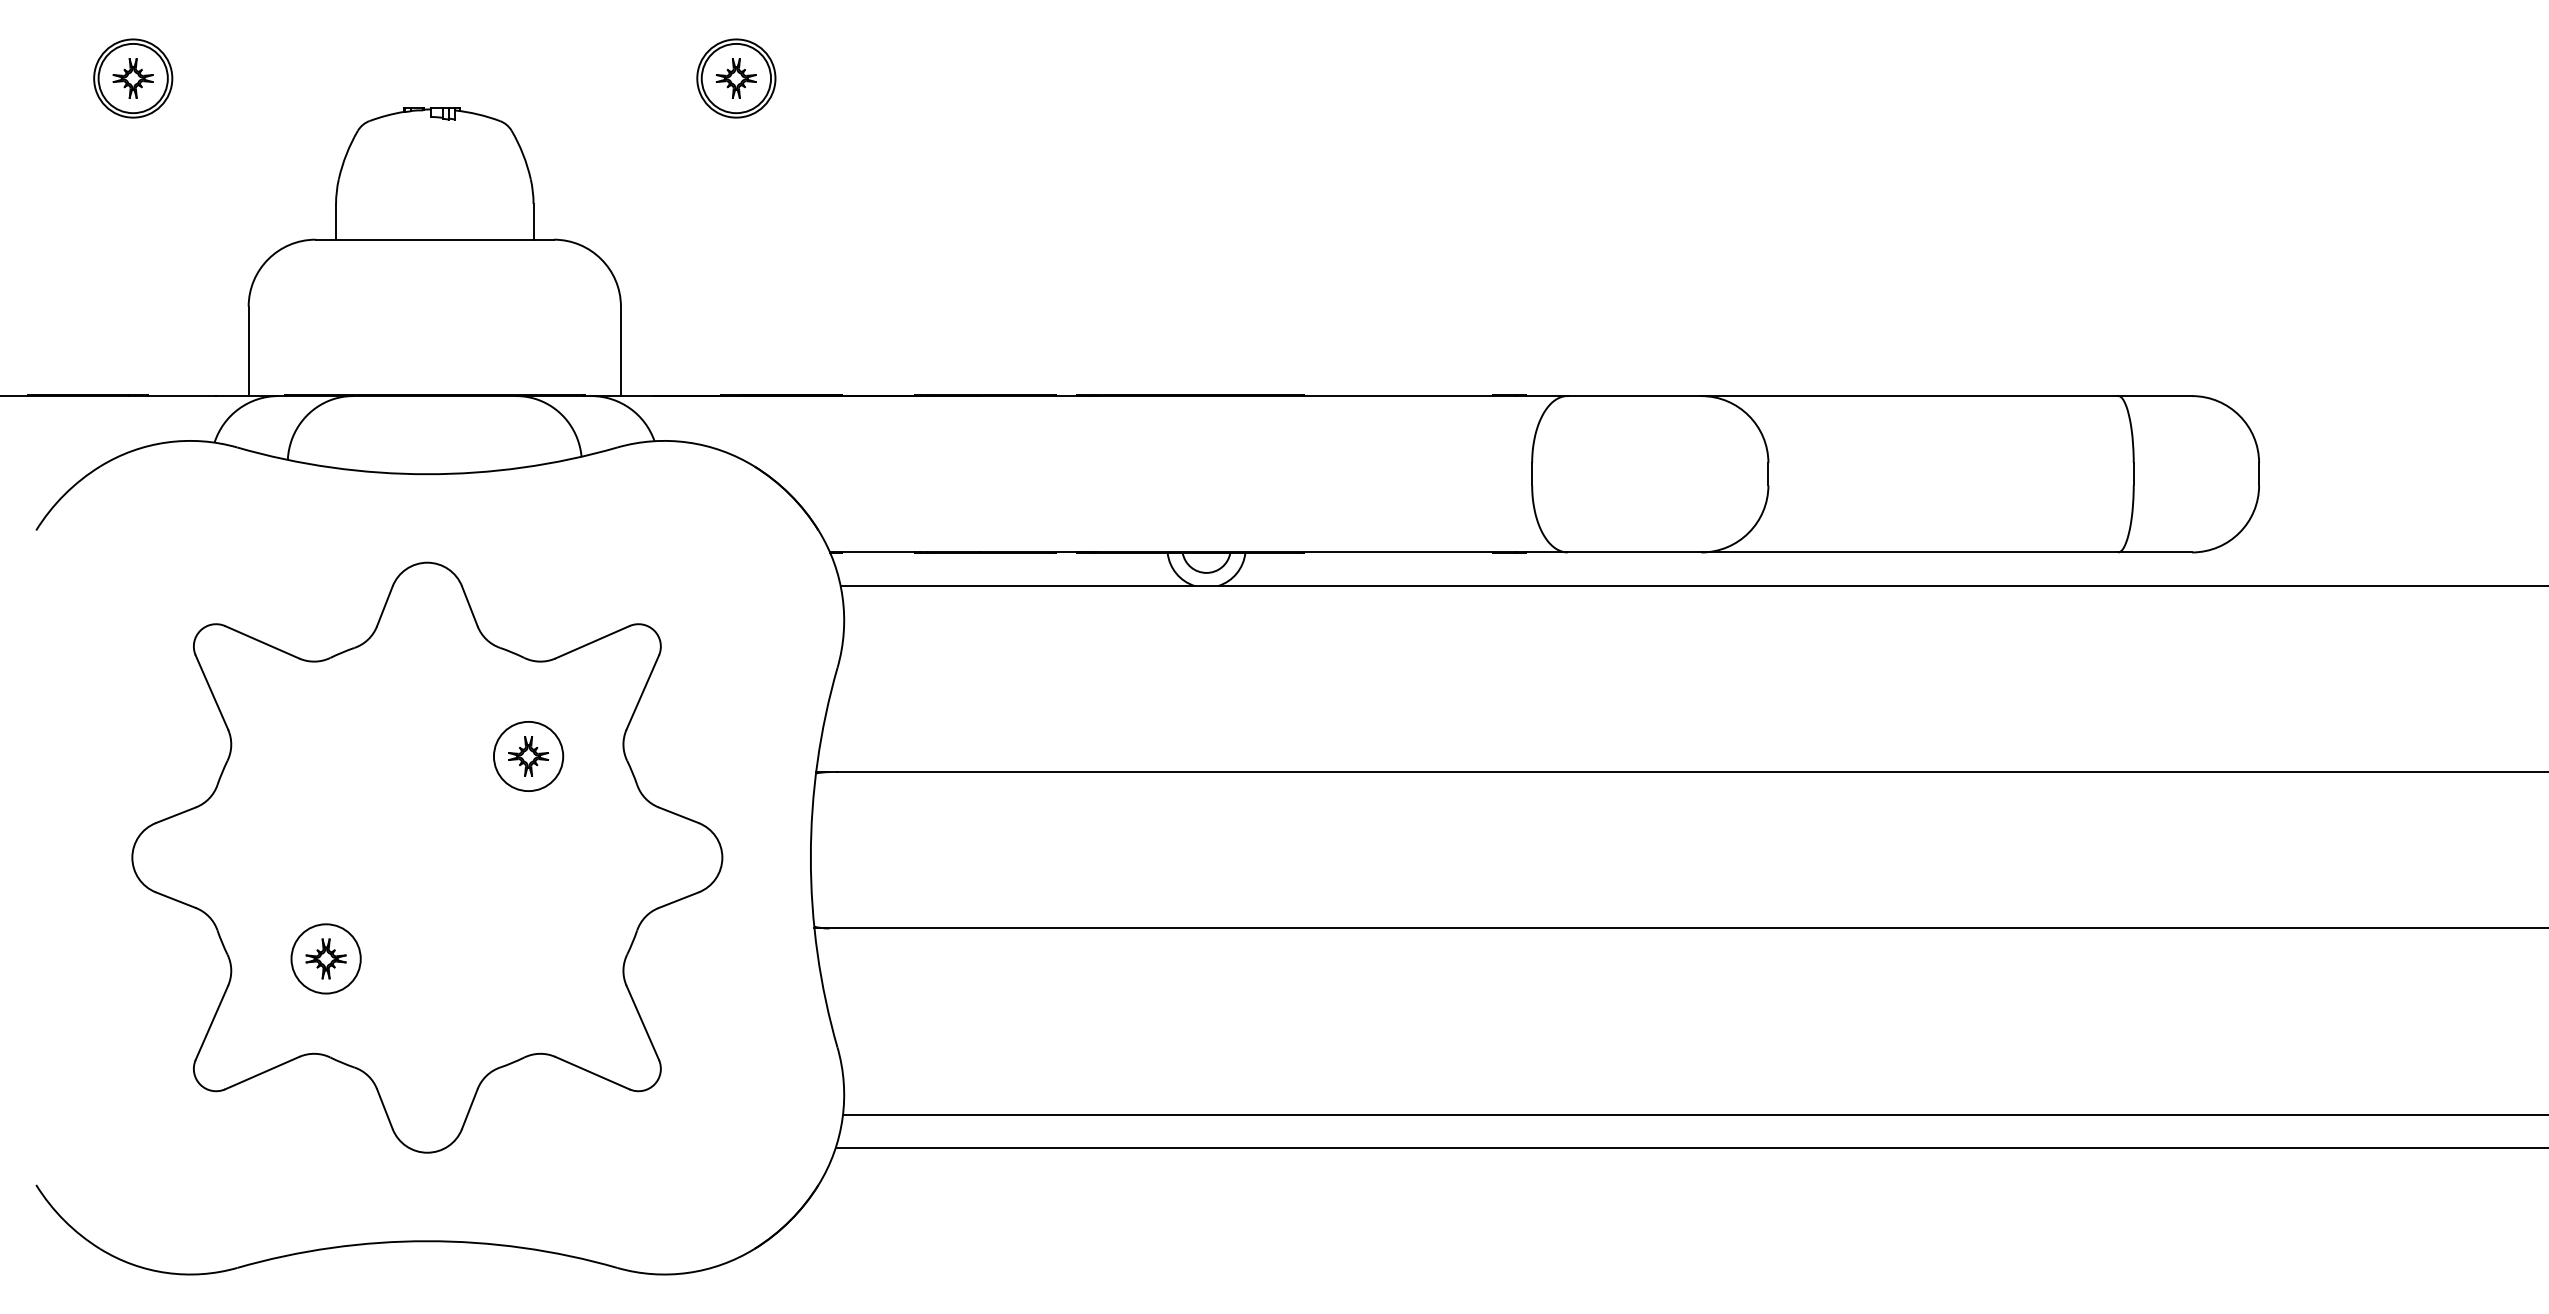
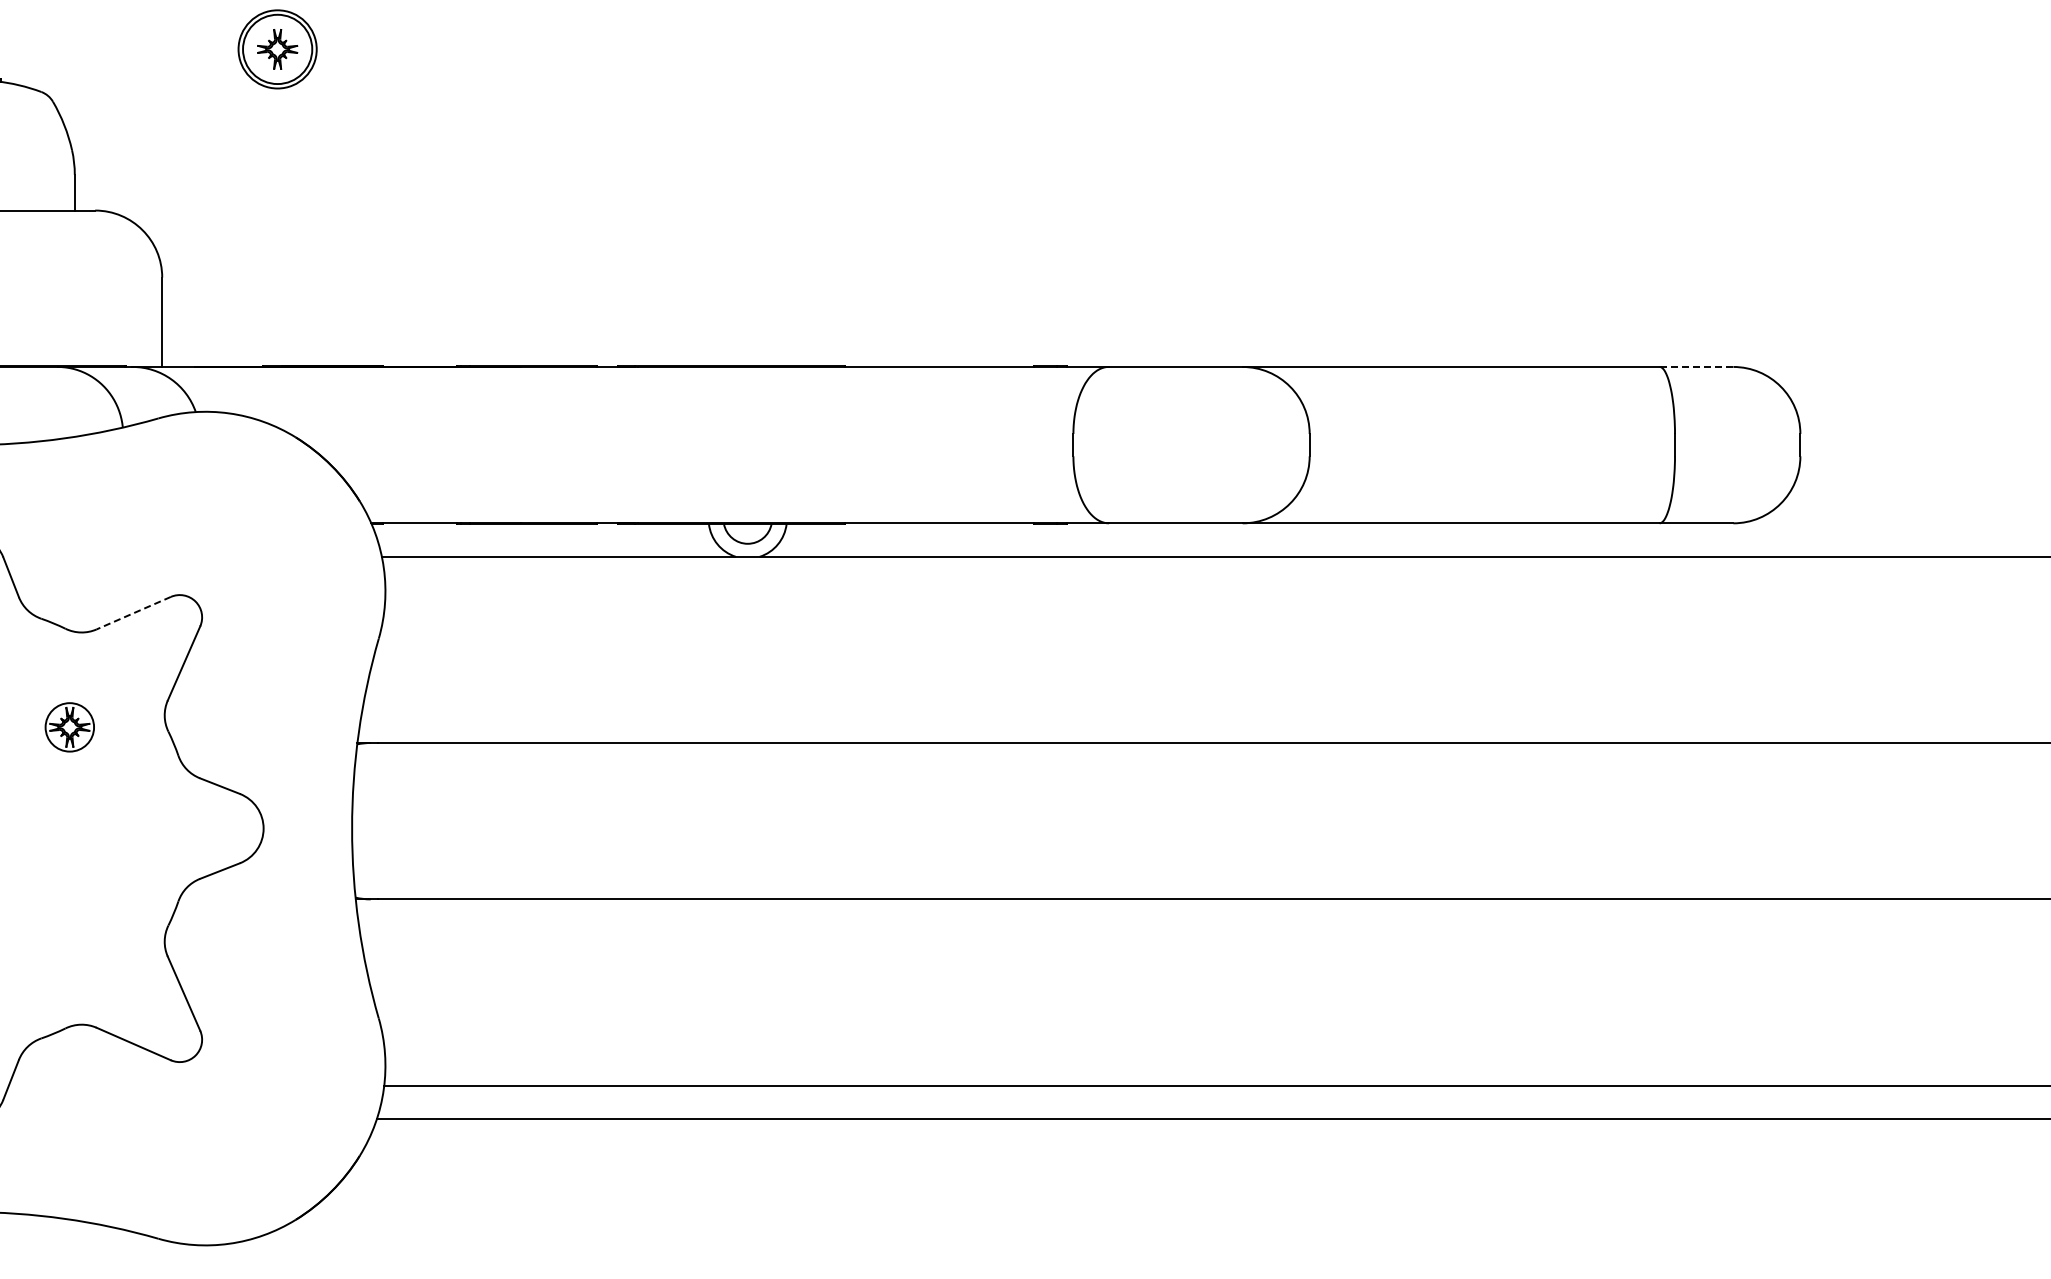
line: (2155, 396) -> (1696, 367), solid -> dashed
line: (592, 642) -> (133, 613), solid -> dashed
circle: (528, 756) -> (69, 727), size x0.7

